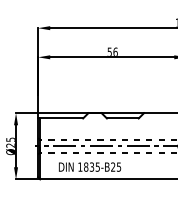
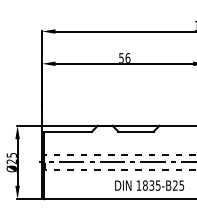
text: (89, 167) -> (149, 185), moved

